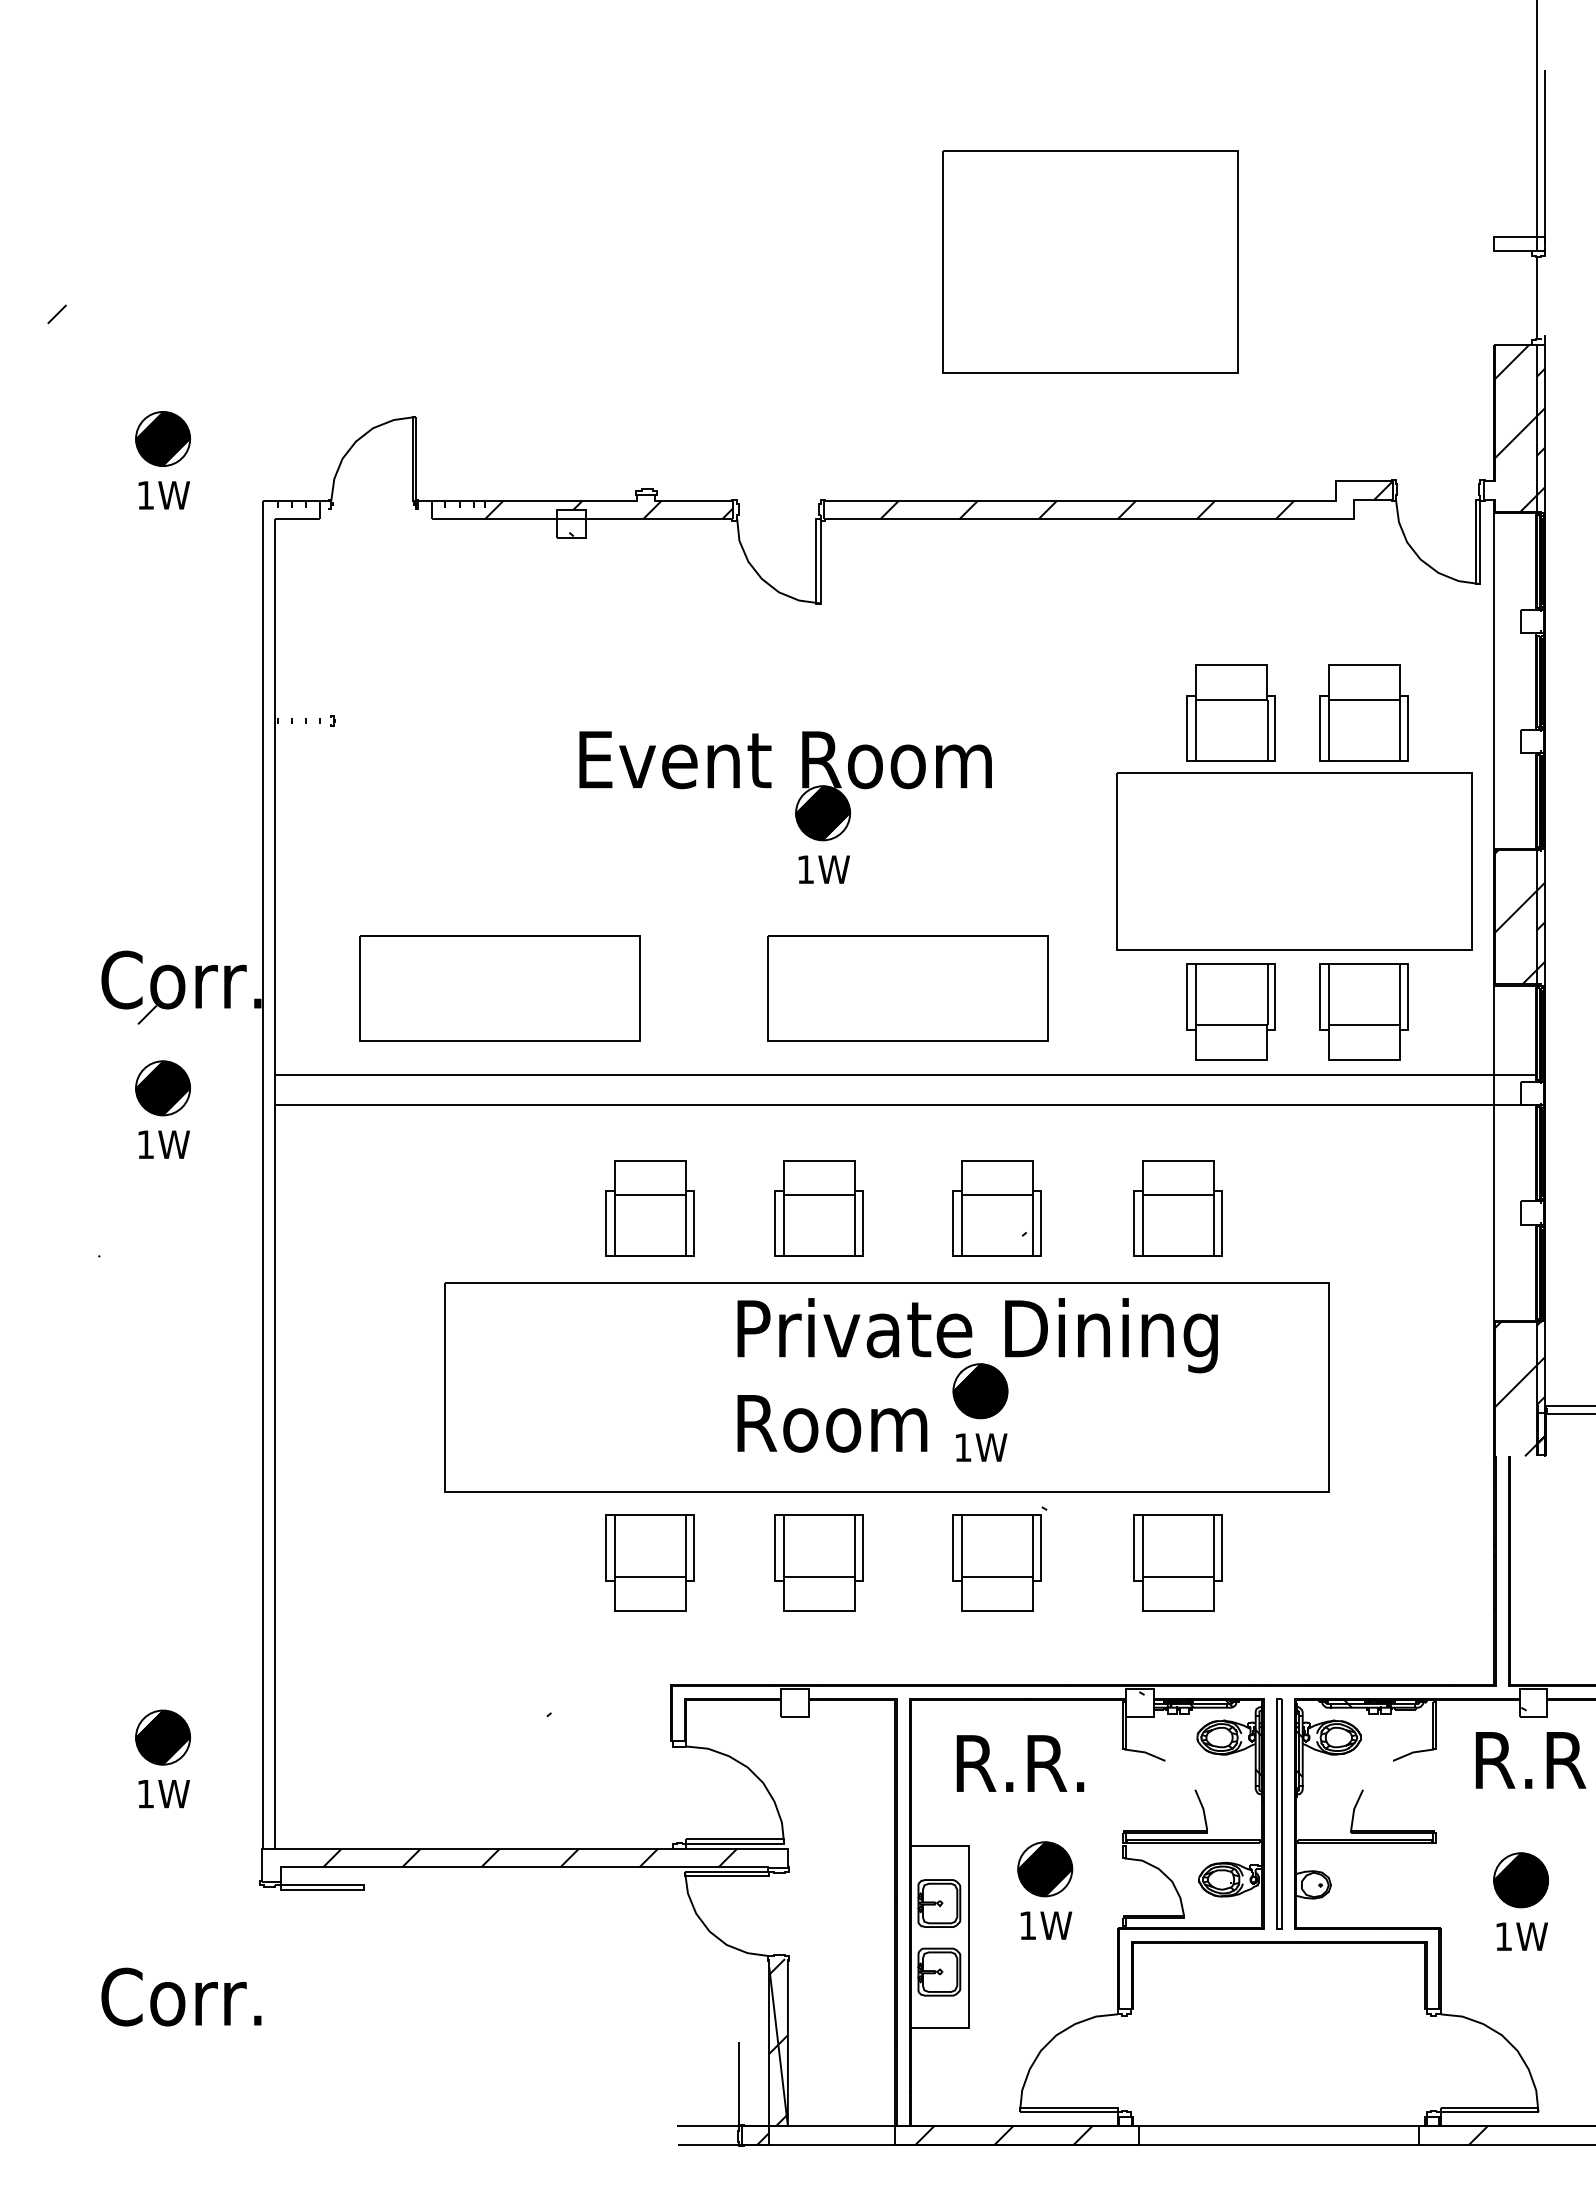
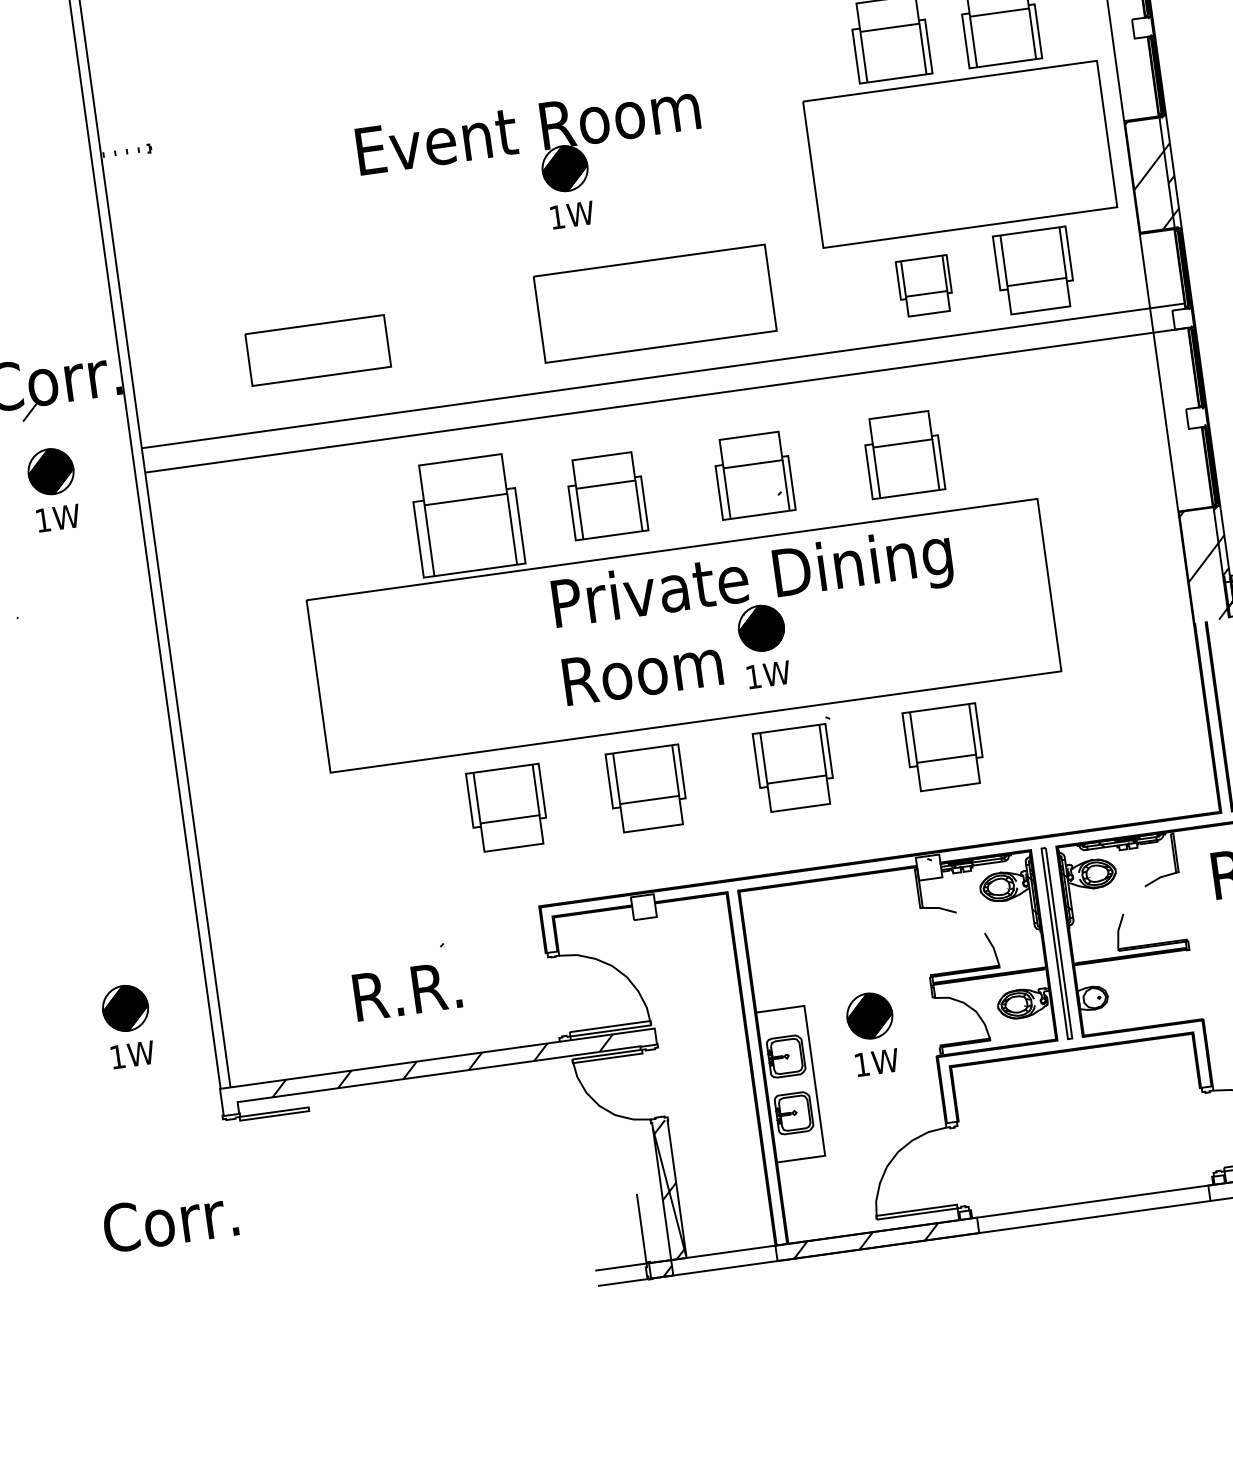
part: (499, 988) -> (317, 350), size x0.6
part: (1230, 1011) -> (924, 285), size x0.7
part: (649, 1208) -> (466, 515), size x1.4
text: (1020, 1763) -> (407, 991), moved

